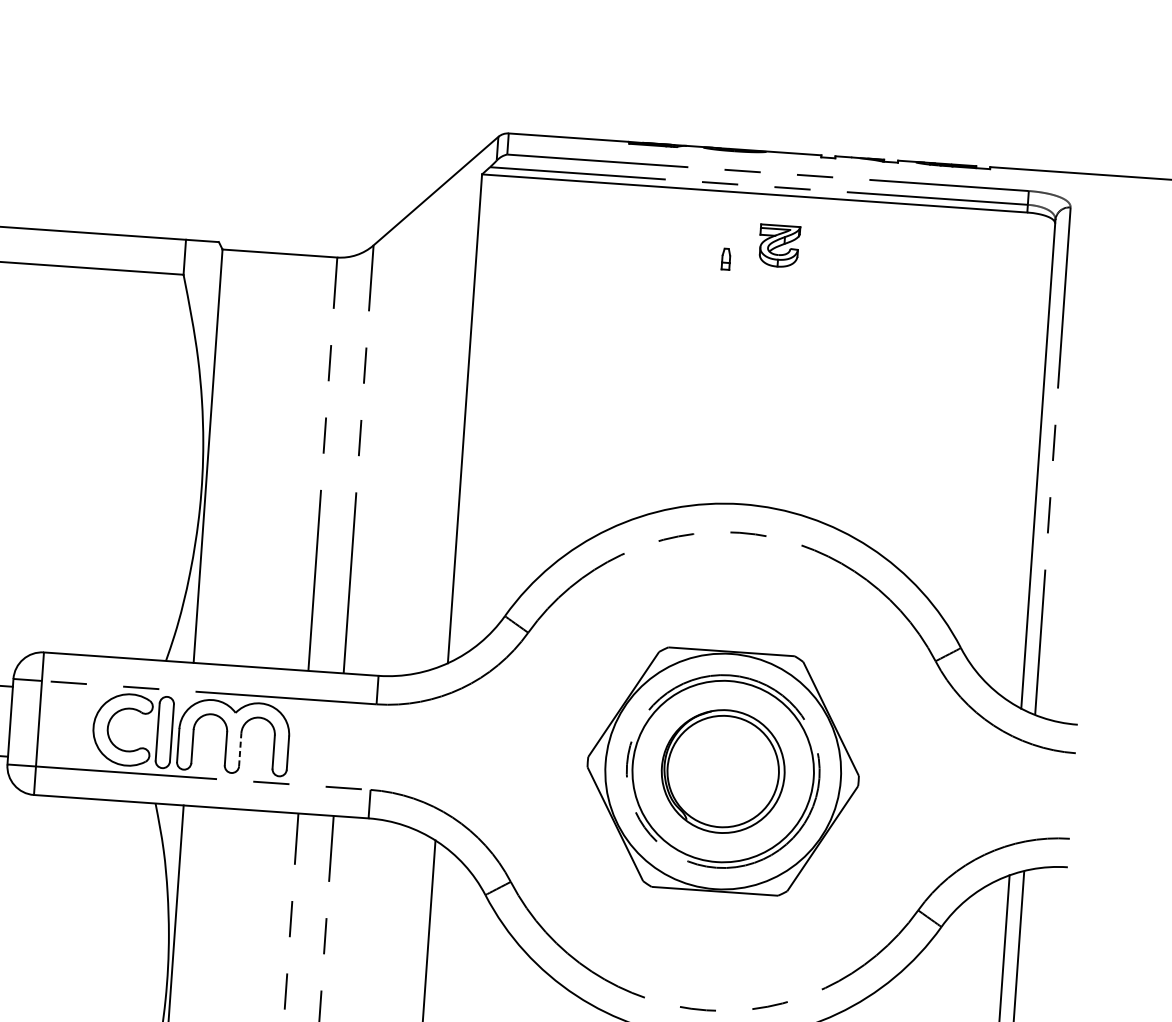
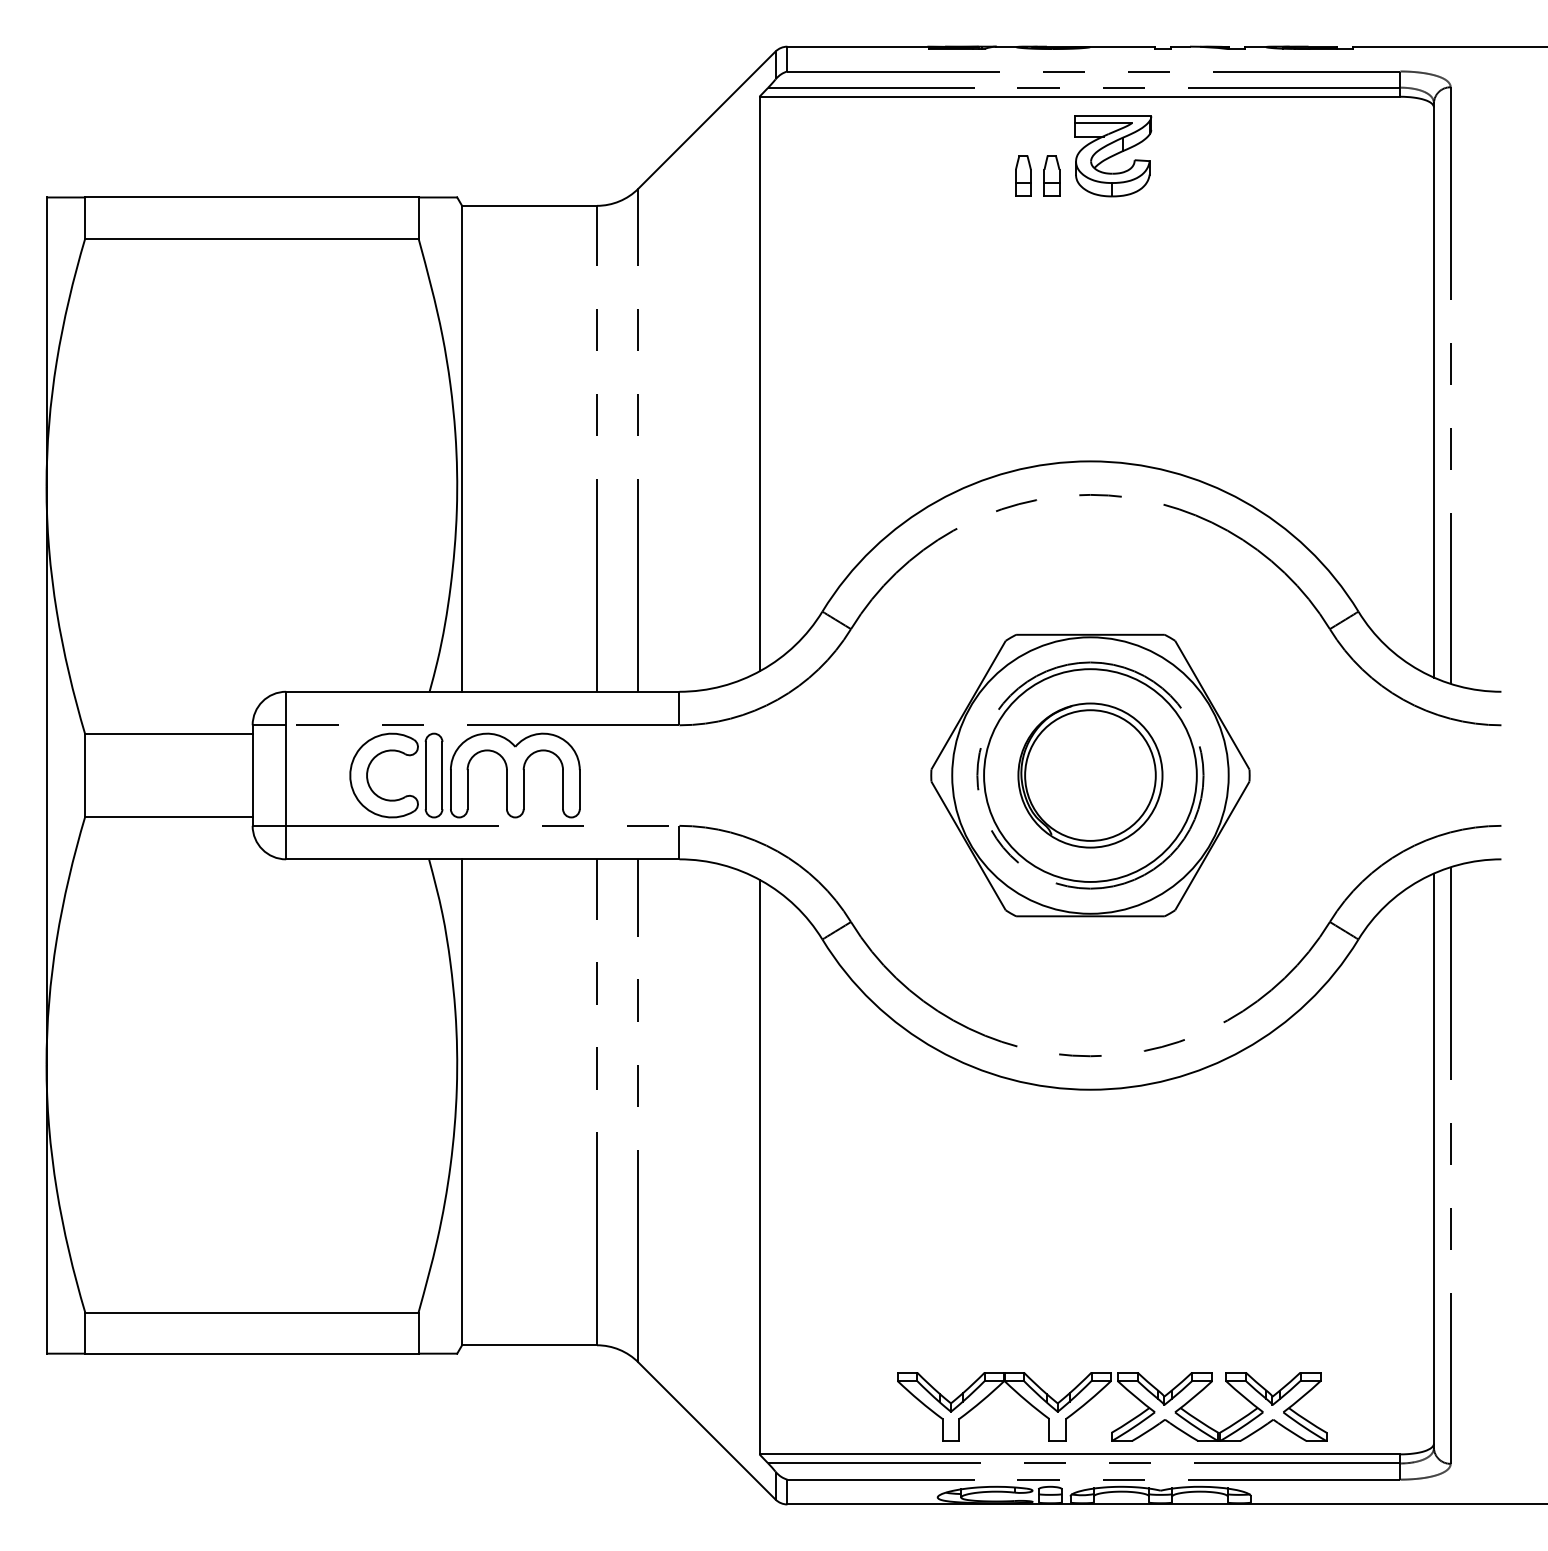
part: (779, 246) -> (1113, 156), size x1.67
part: (701, 257) -> (1023, 175), added
part: (725, 258) -> (1051, 175), size x1.67
line: (240, 749) -> (523, 789), dashed -> solid

